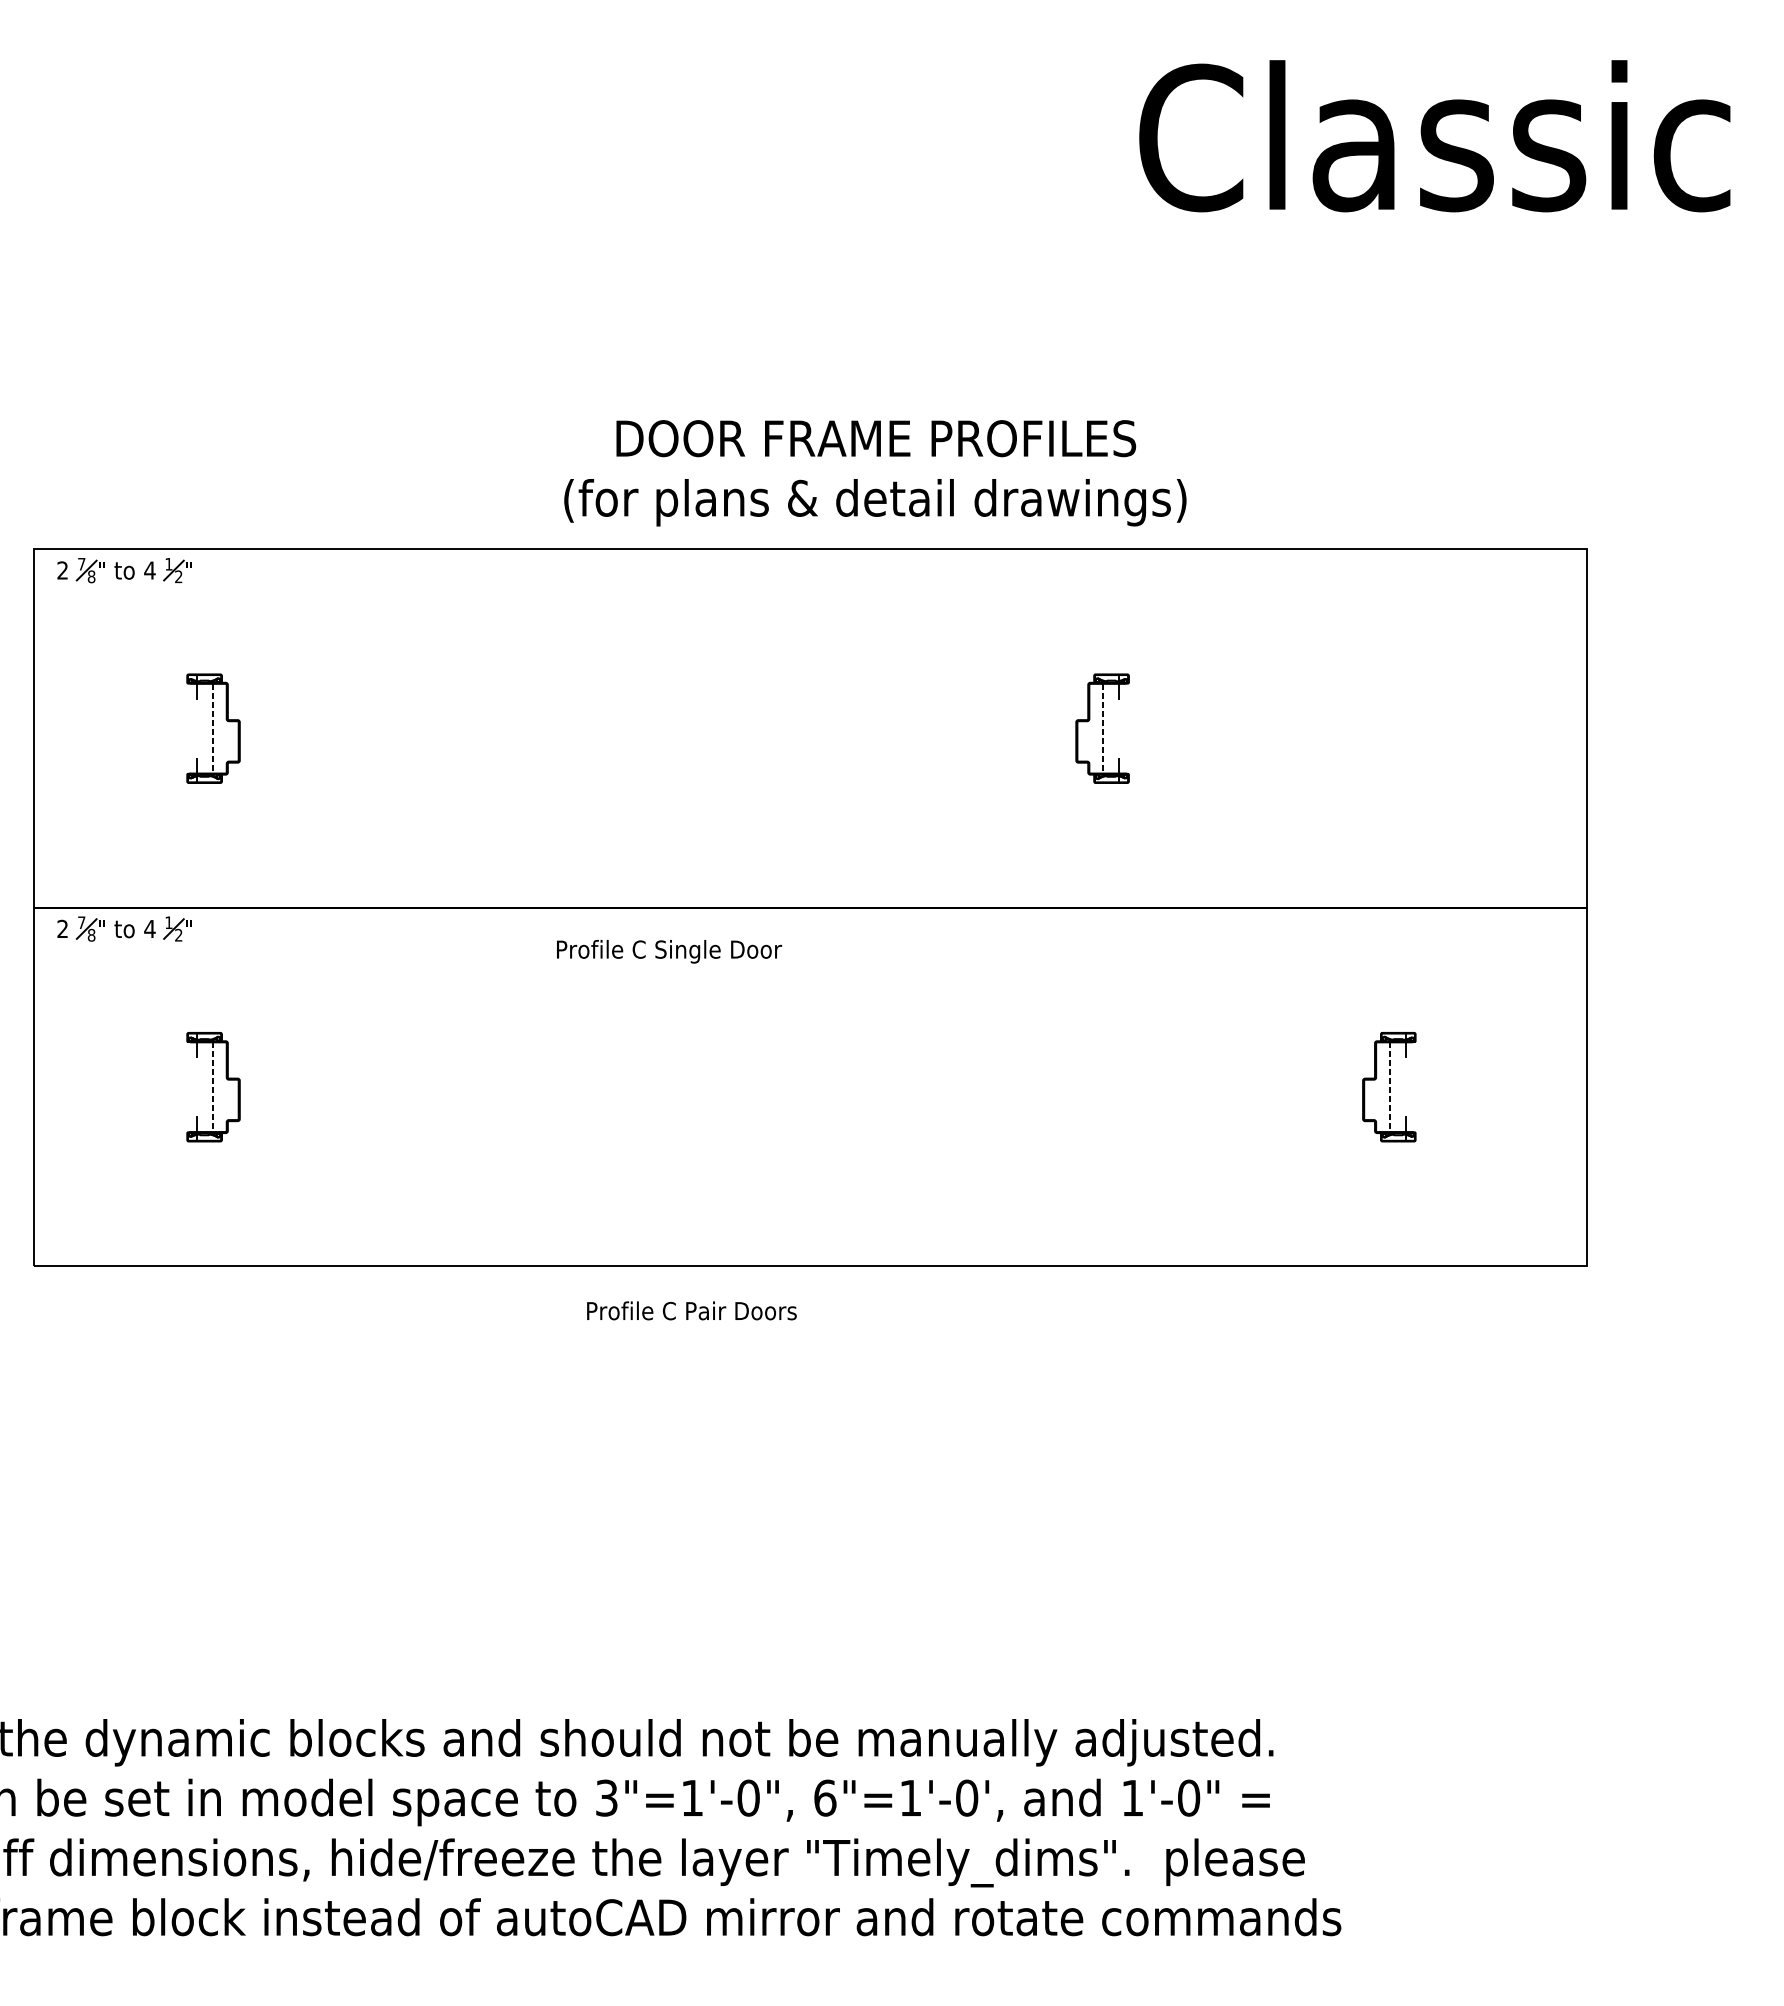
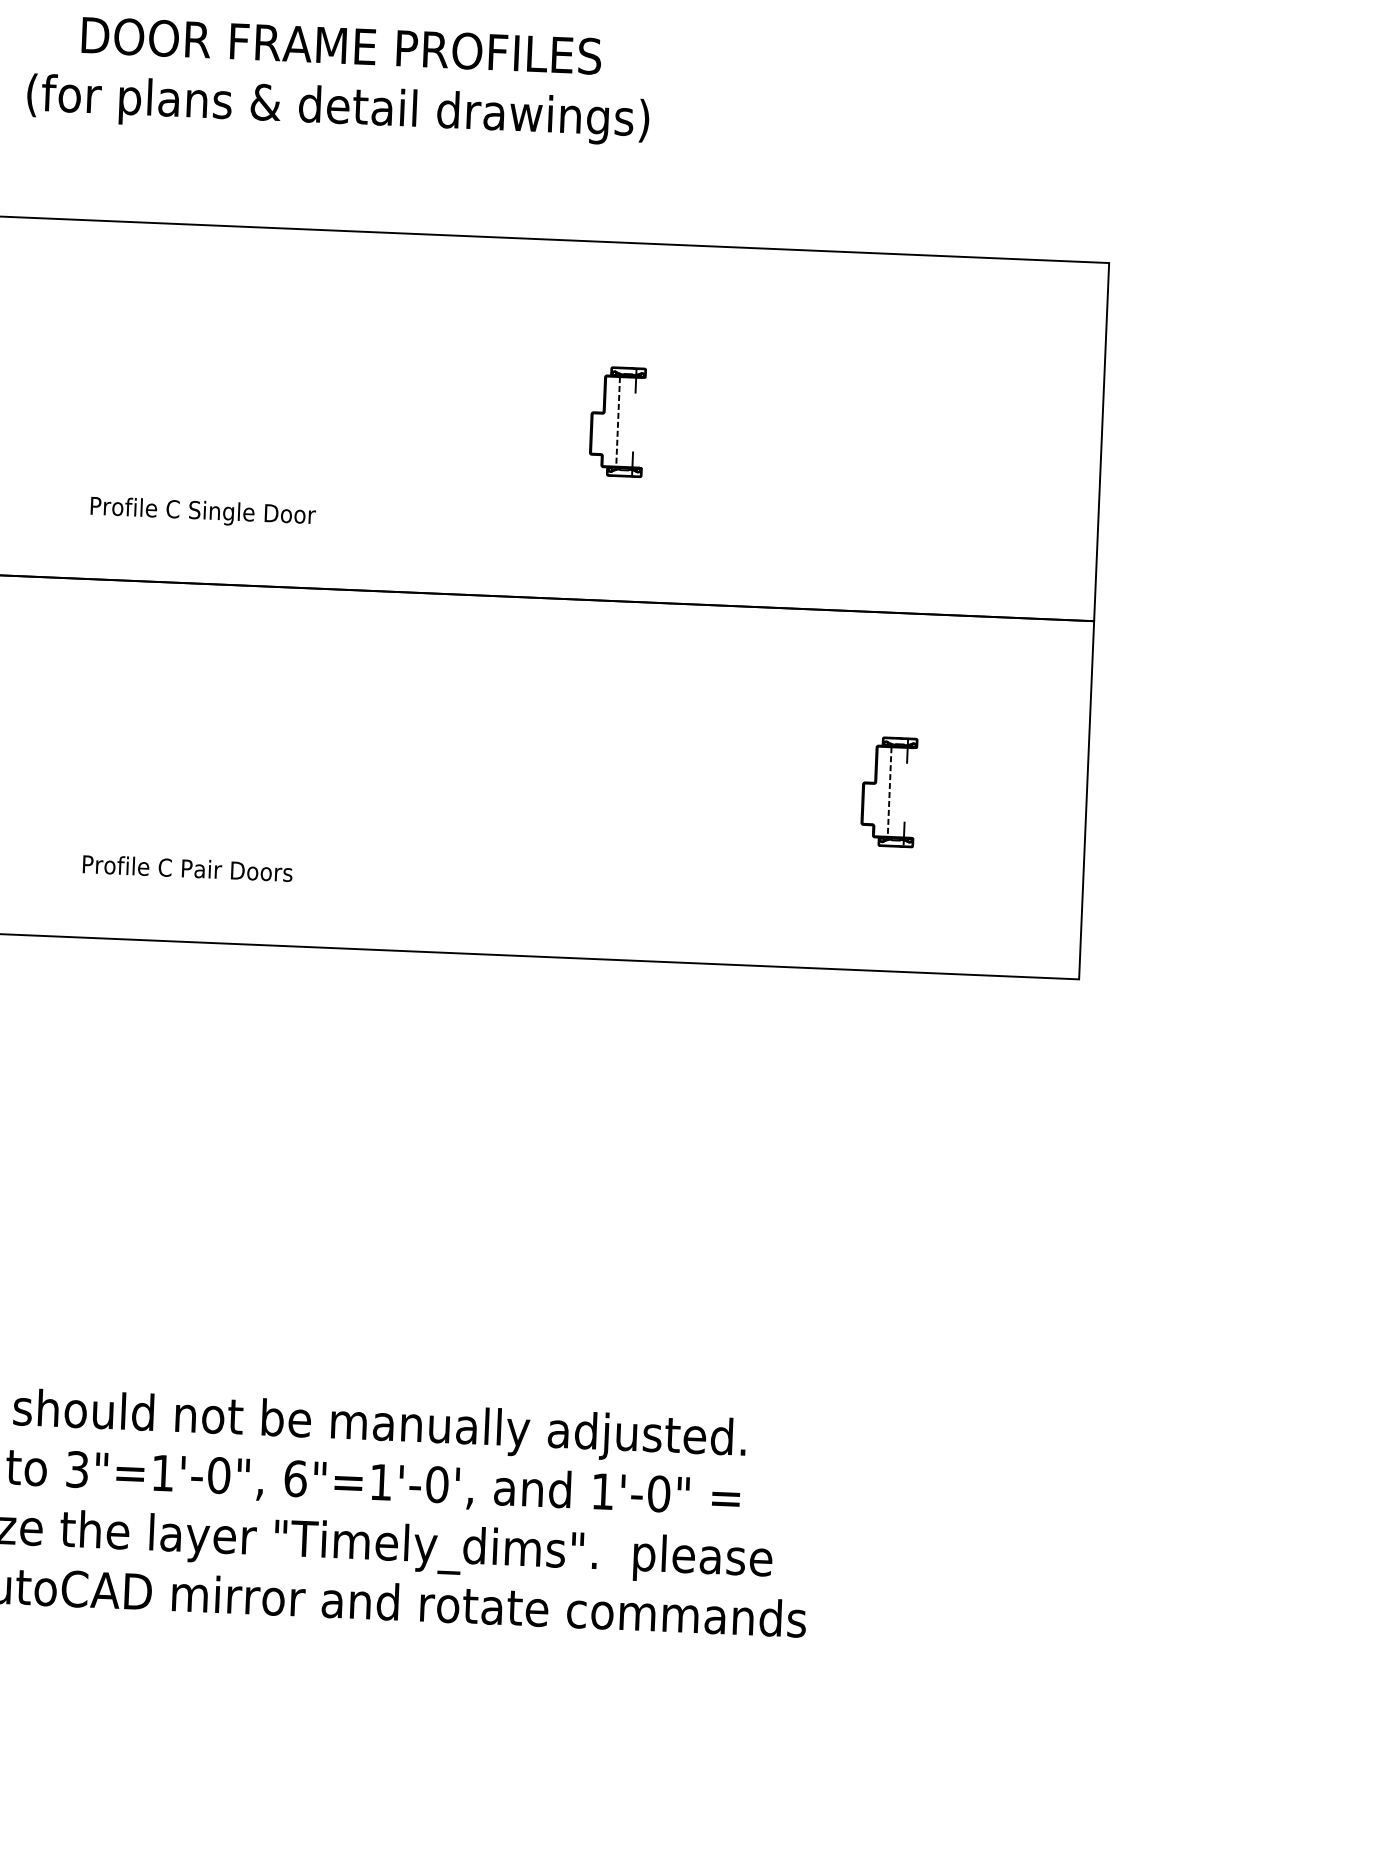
text: (875, 473) -> (339, 80), moved
text: (669, 951) -> (203, 512), moved
text: (691, 1310) -> (187, 868), moved

